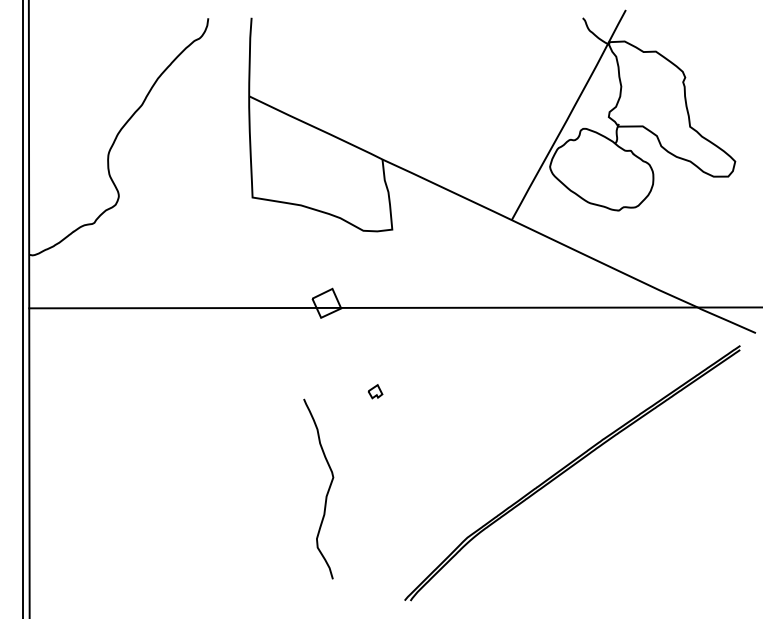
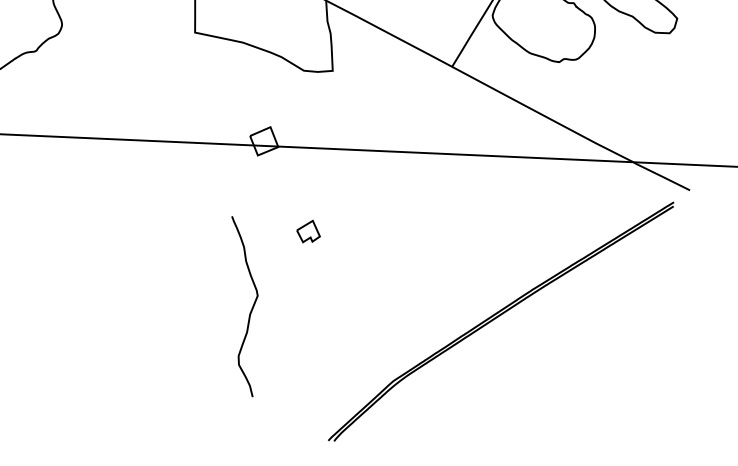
part: (375, 391) -> (308, 231), size x1.67
curve: (327, 490) -> (251, 308), moved

